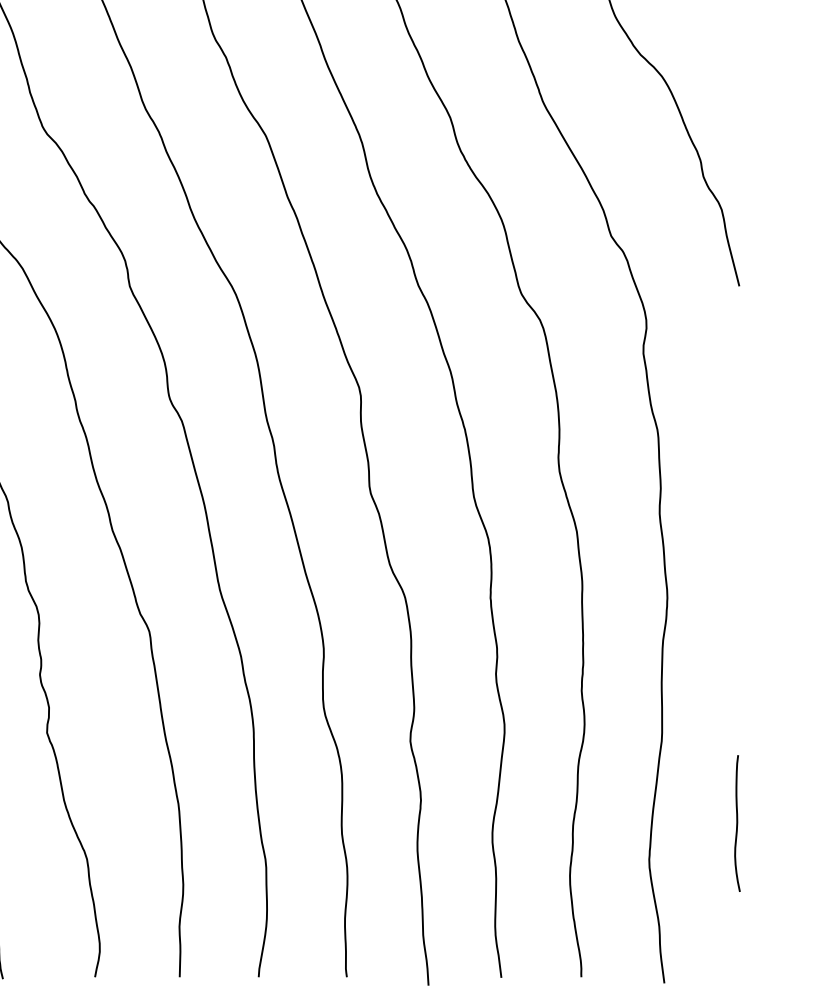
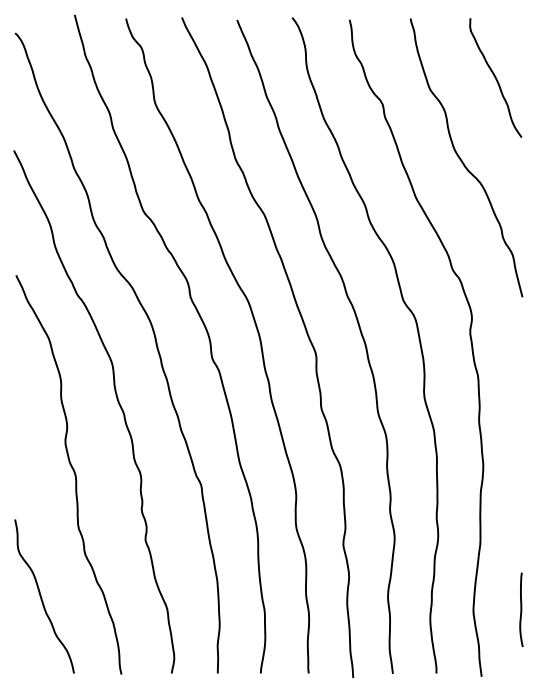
curve: (737, 822) -> (521, 609), moved

